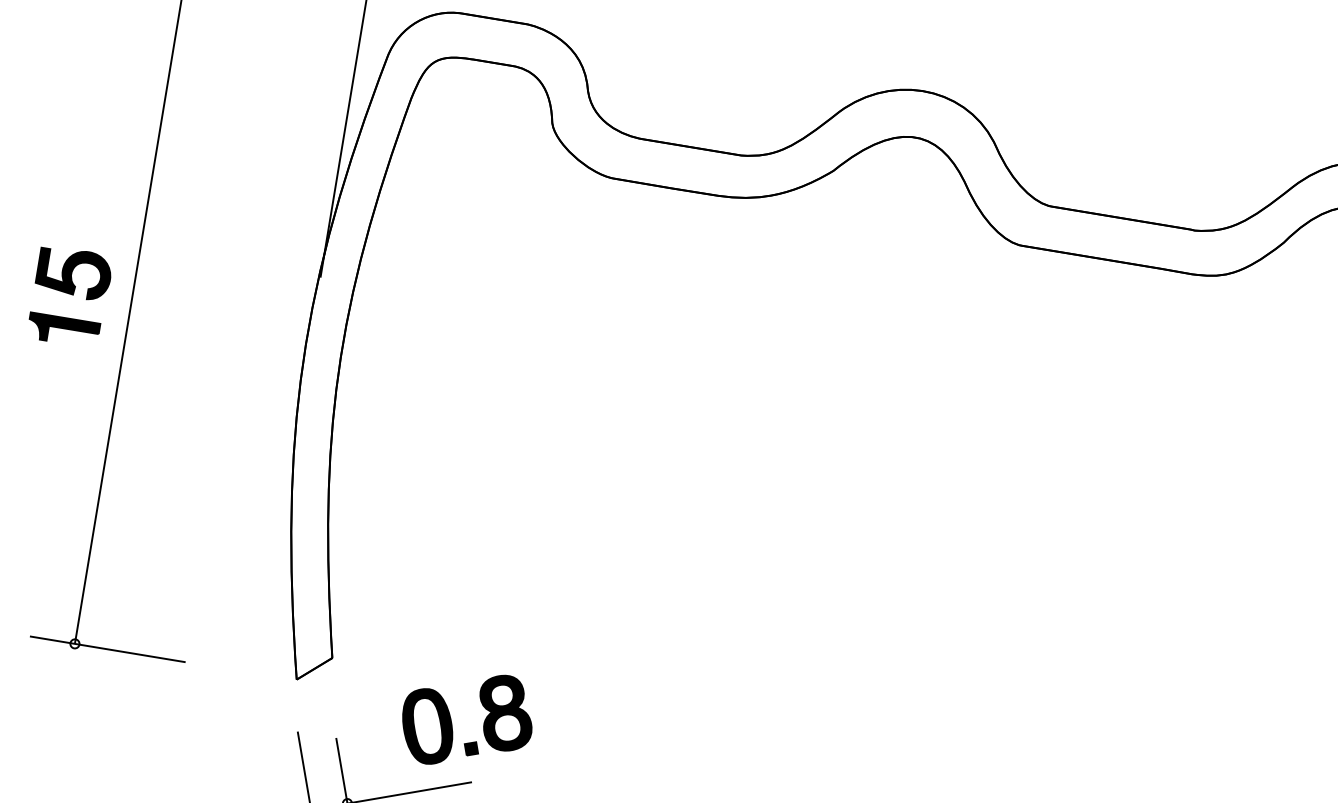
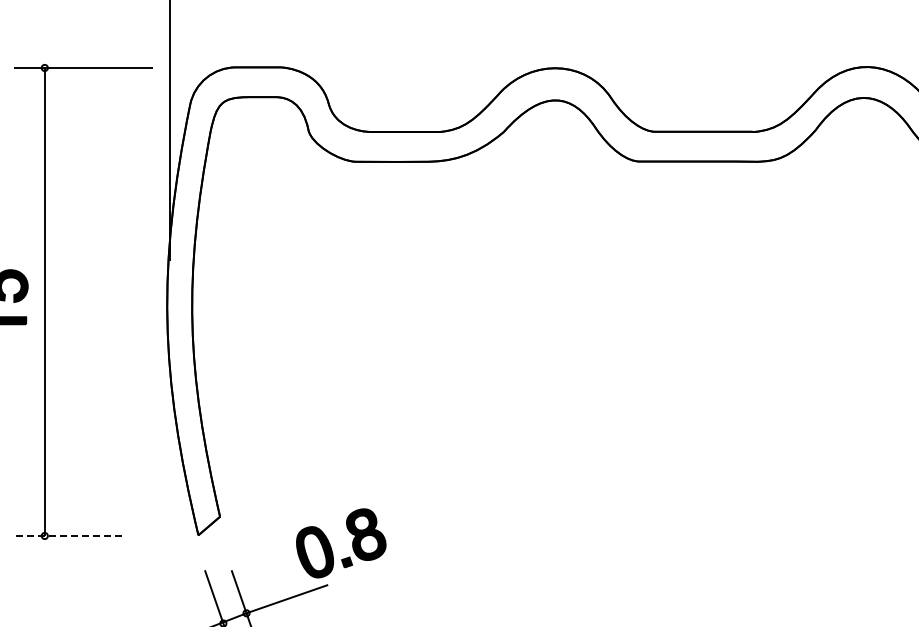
line: (107, 648) -> (67, 535), solid -> dashed
part: (452, 722) -> (331, 546), moved

